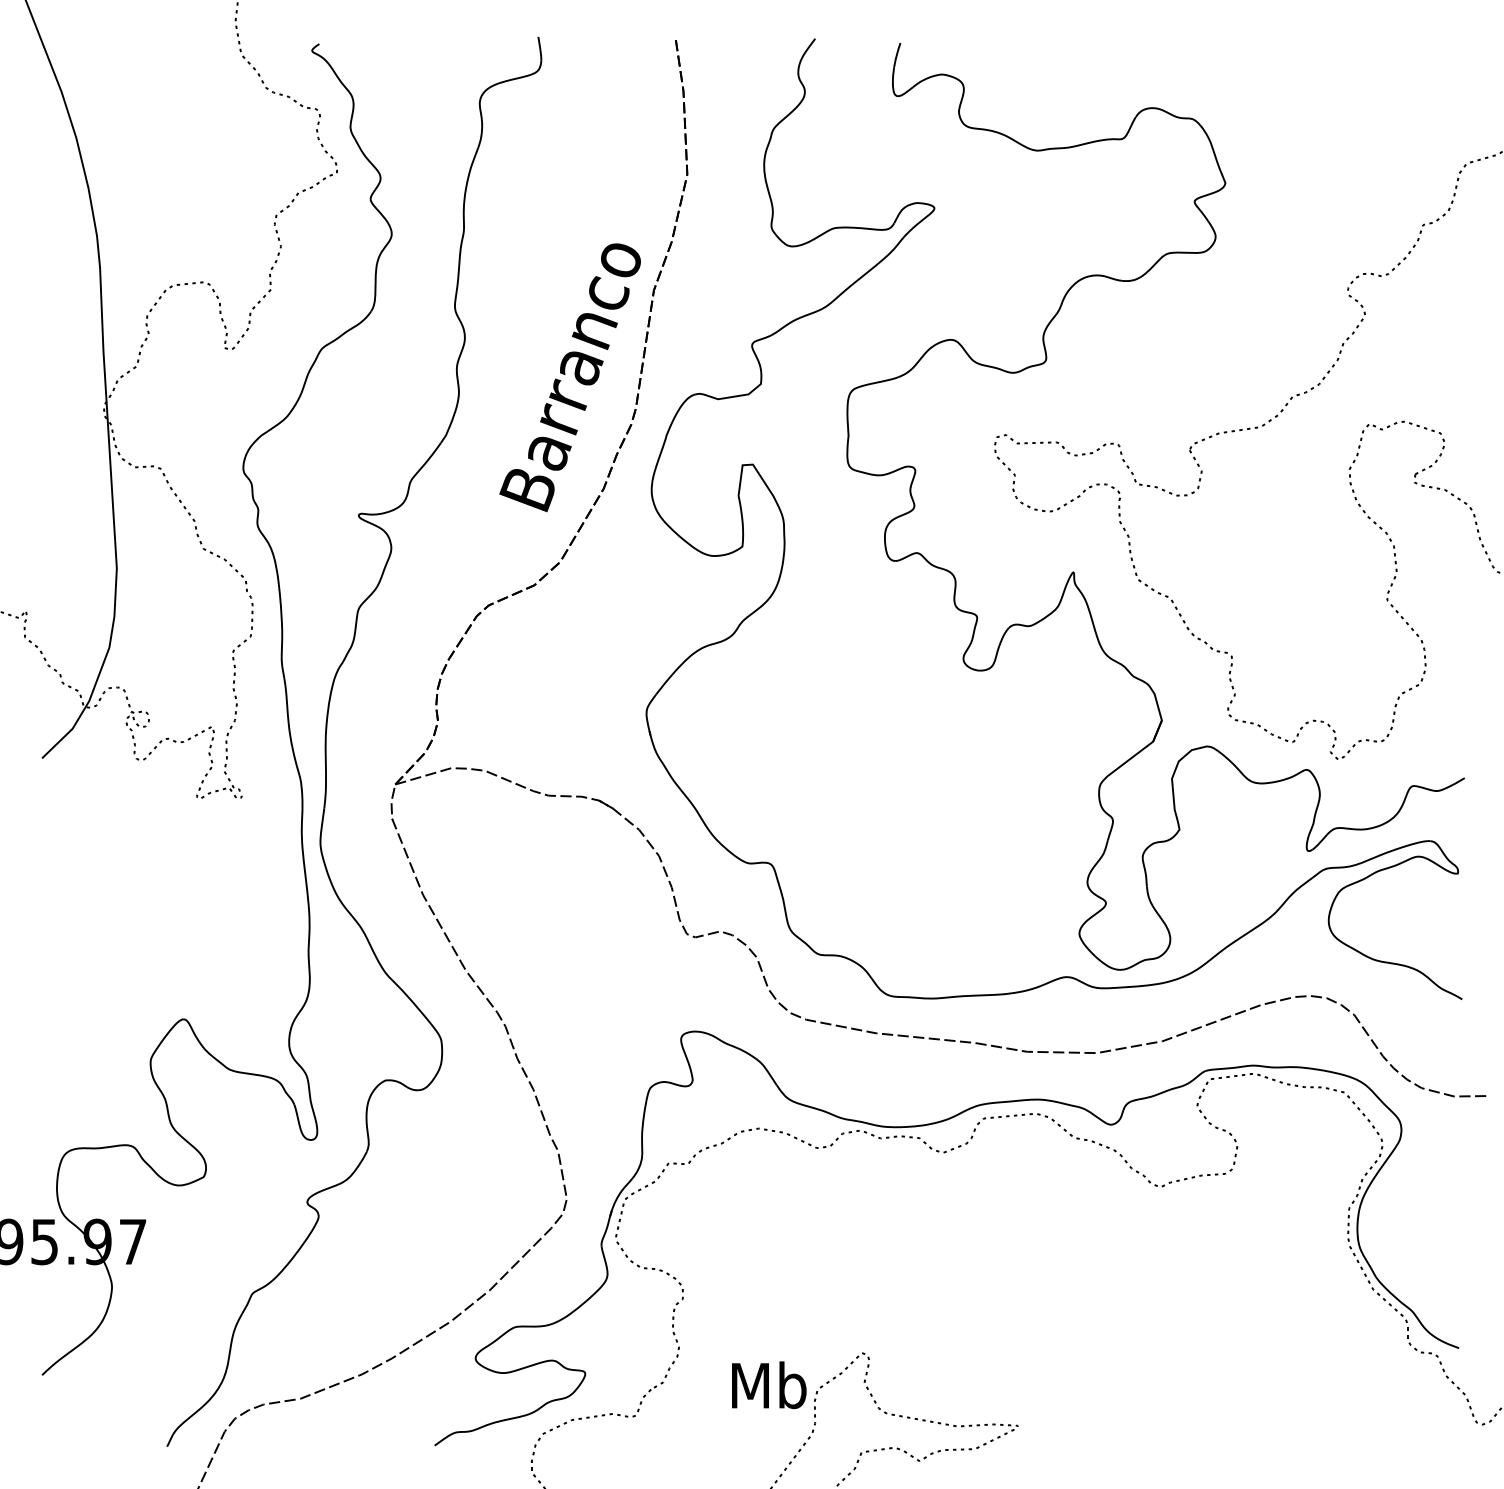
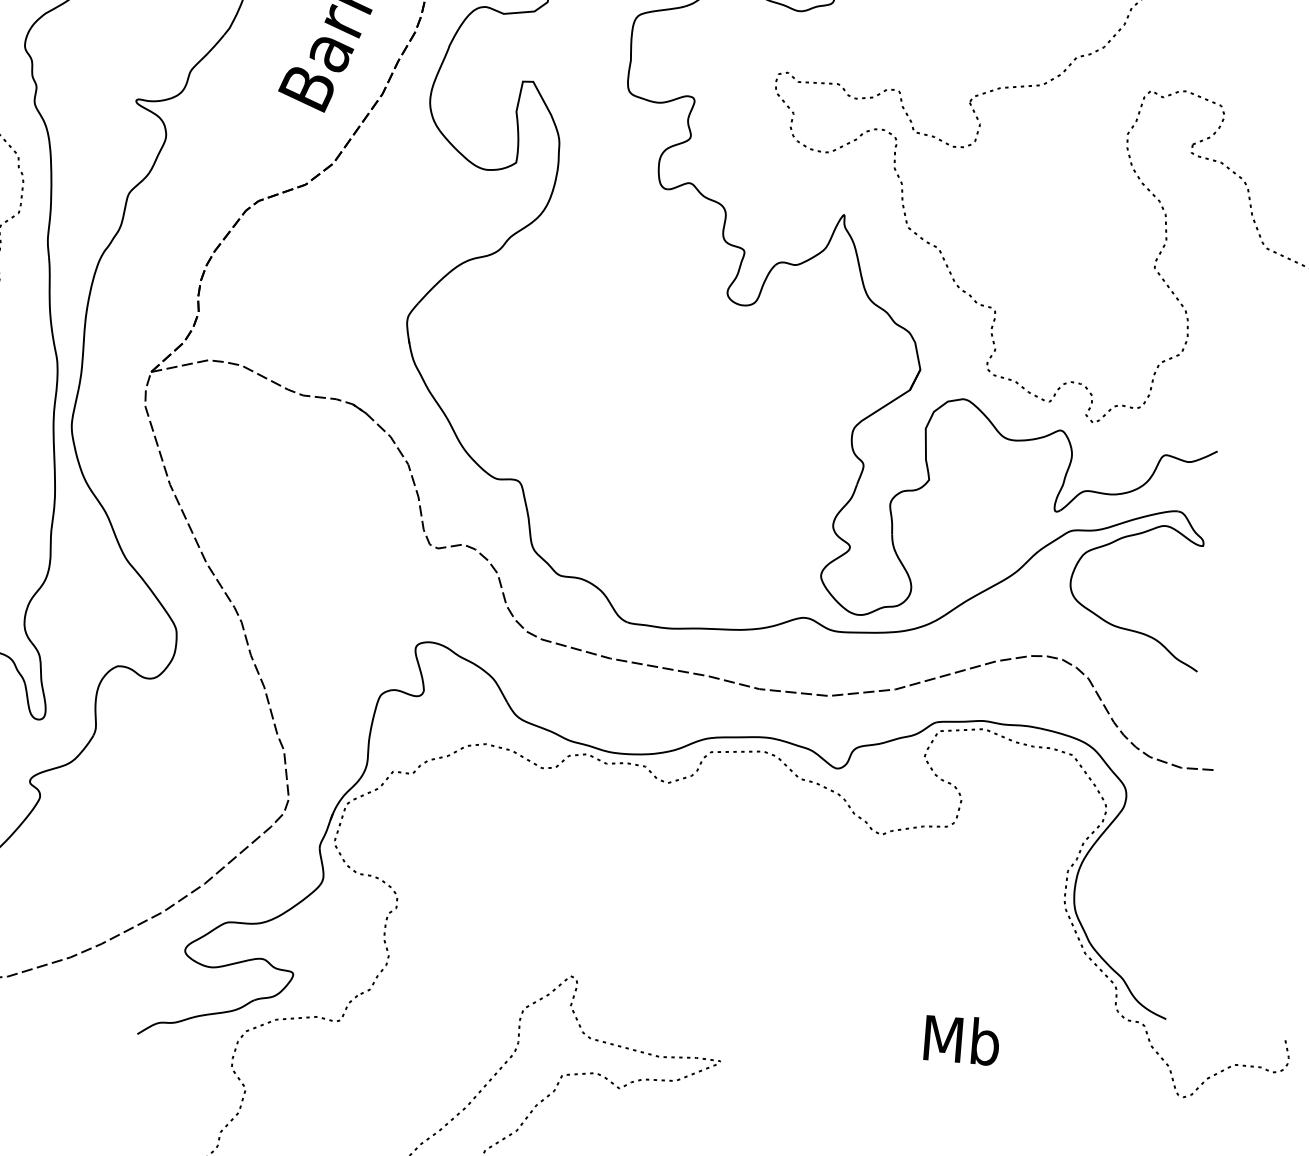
text: (769, 1385) -> (962, 1040), moved

